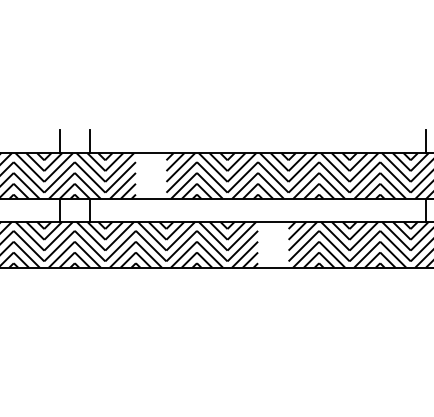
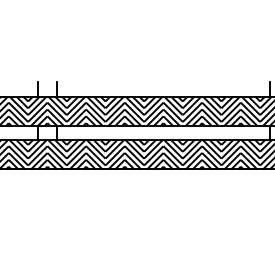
hatch: (150, 174) -> (95, 110), added
hatch: (272, 244) -> (172, 154), added

